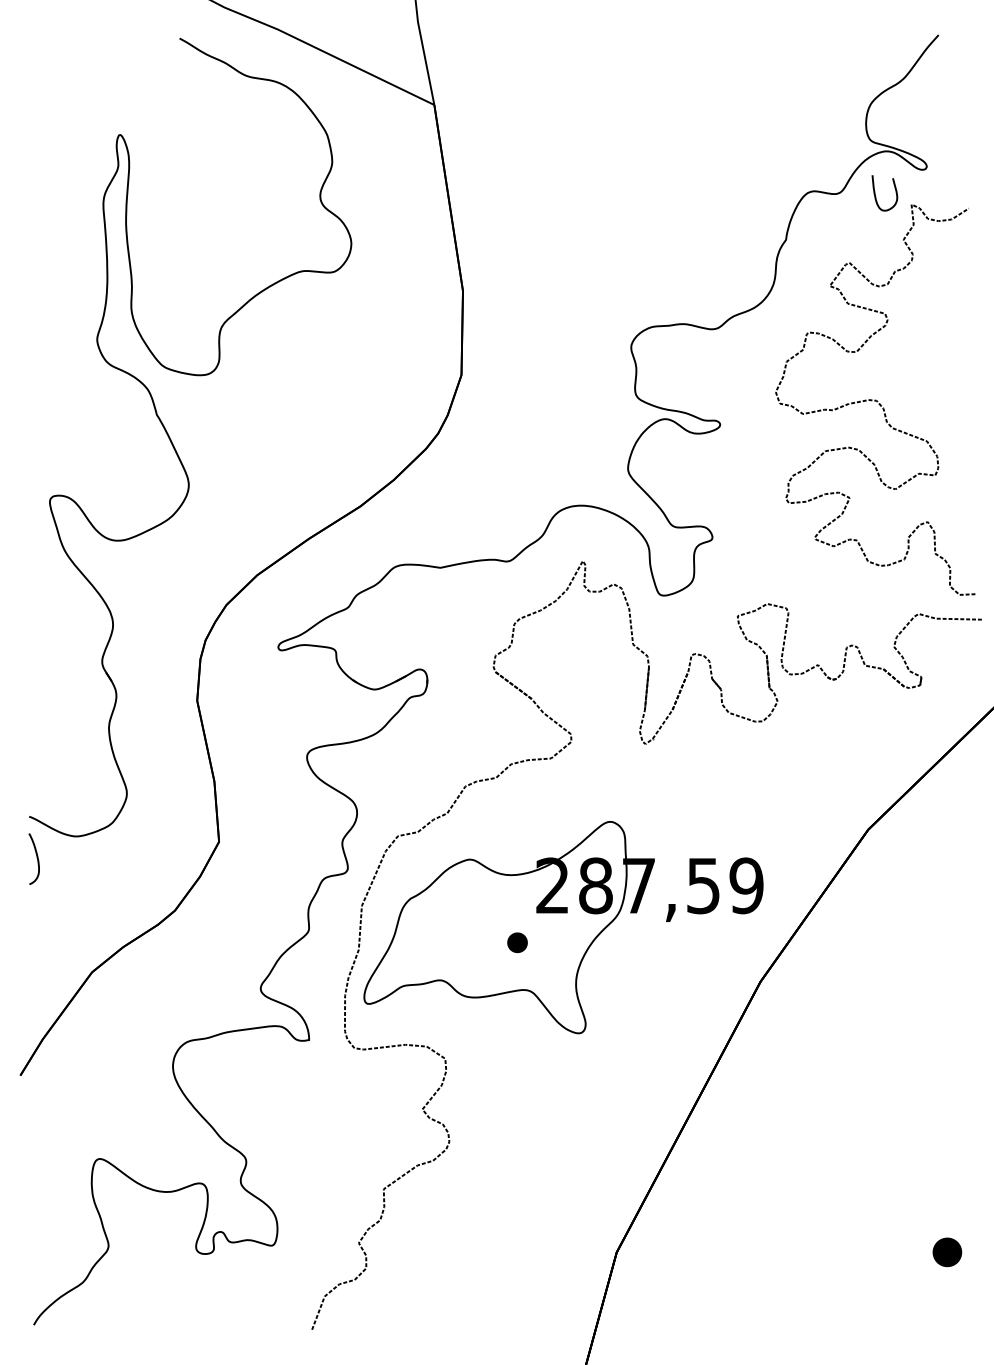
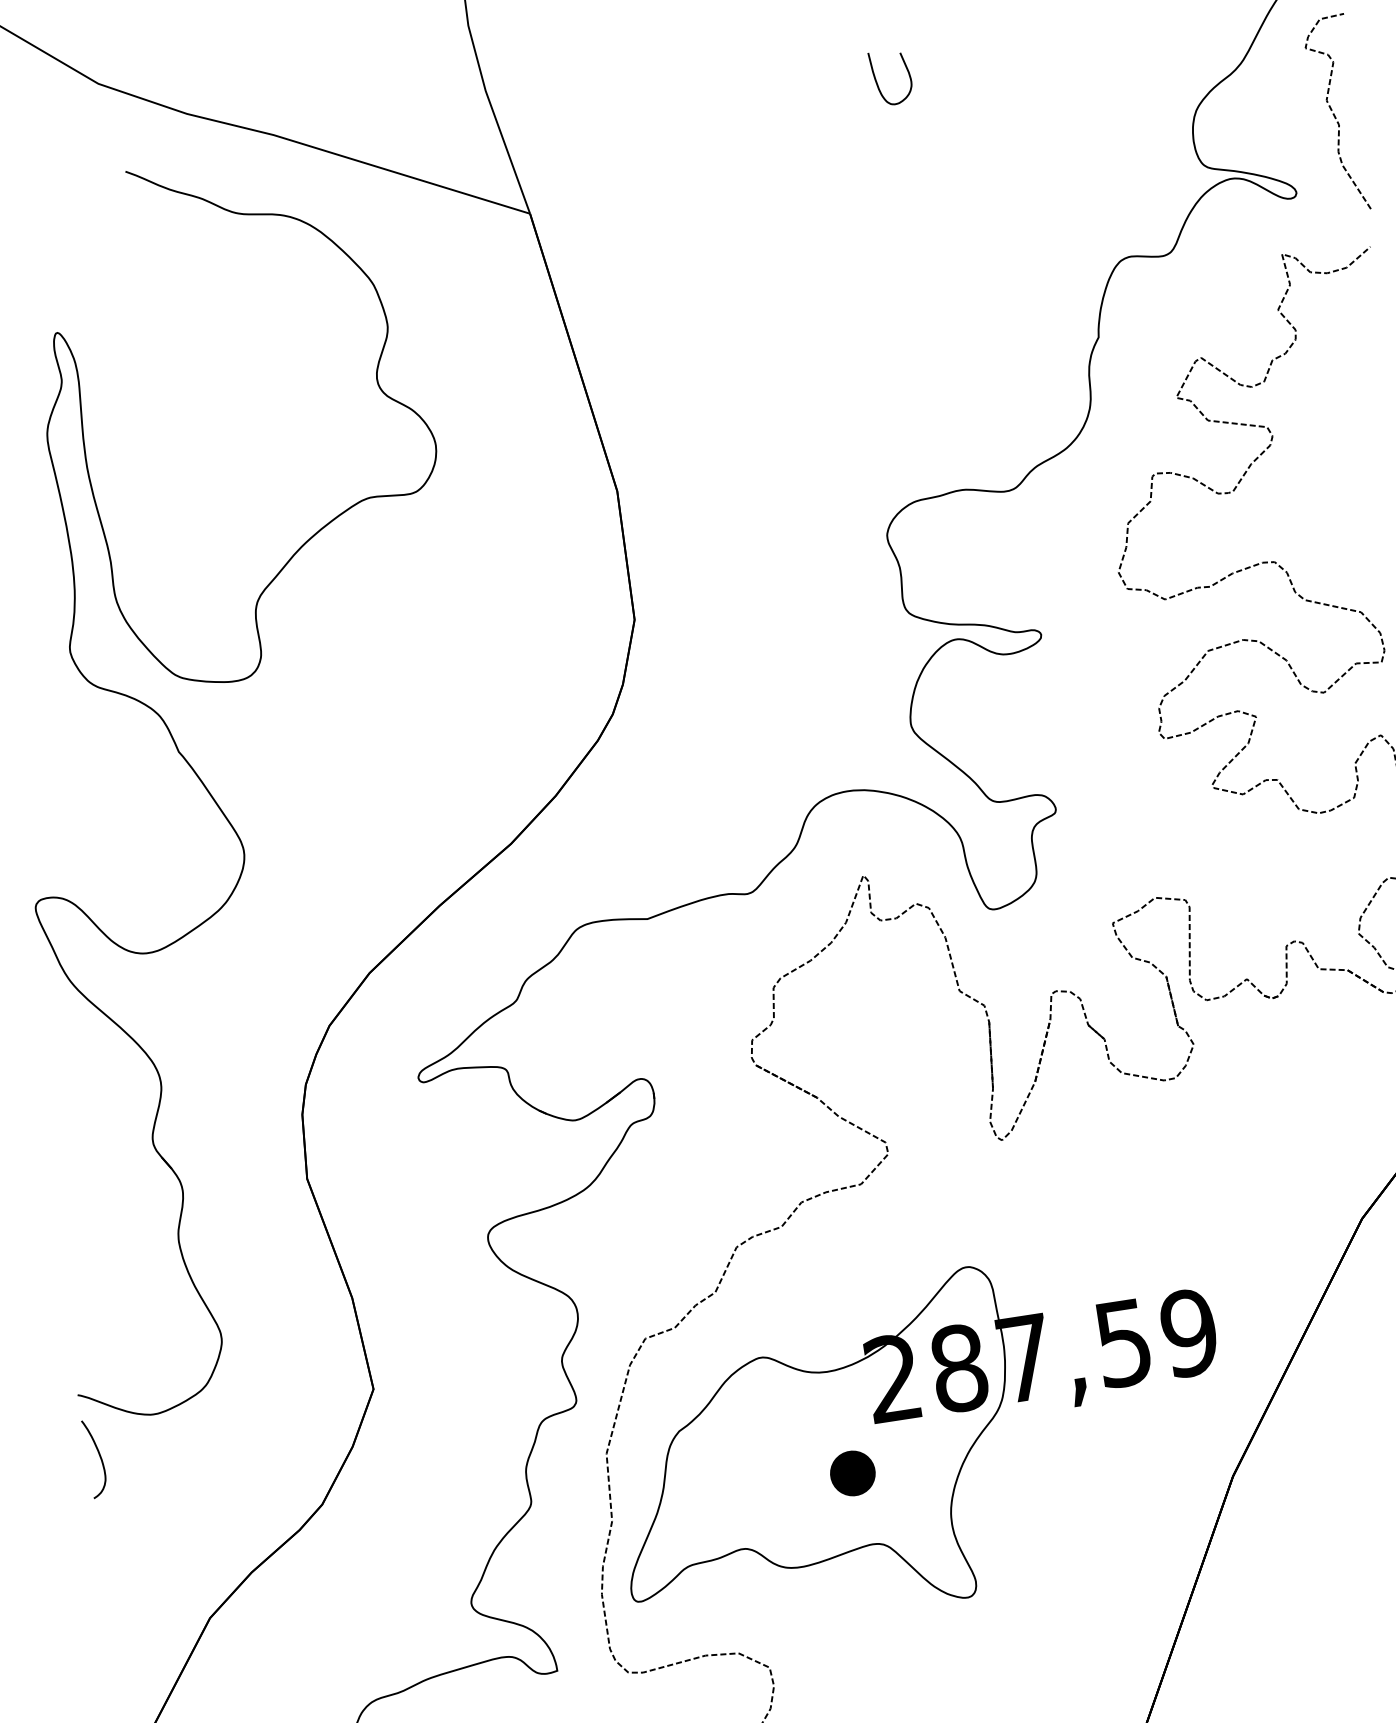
curve: (959, 120) -> (1335, 114), added
curve: (876, 196) -> (879, 84), moved
part: (517, 942) -> (852, 1473), size x1.43

